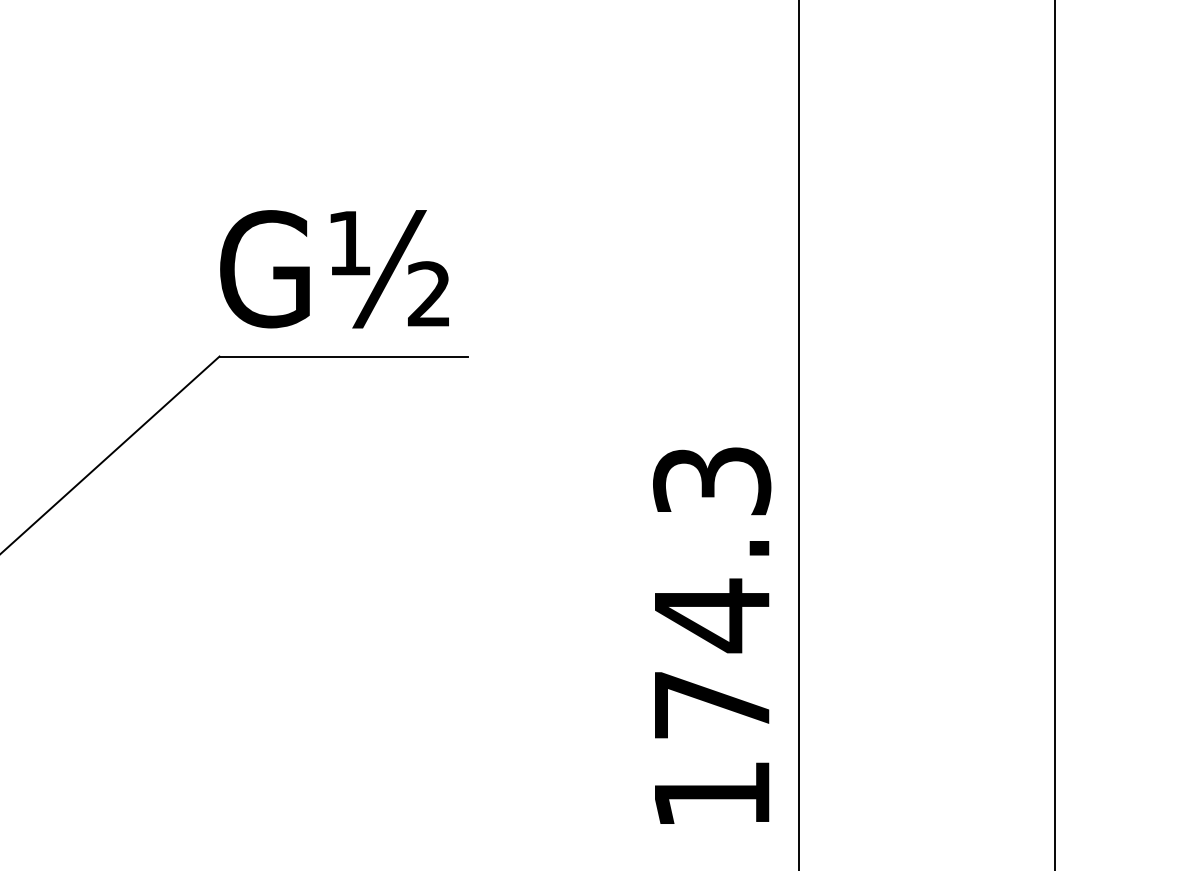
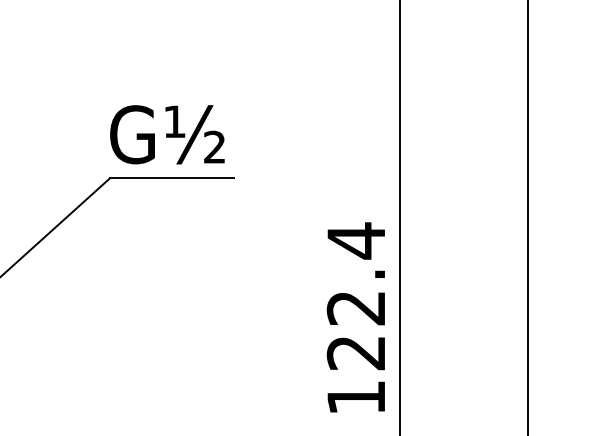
text: (710, 592) -> (355, 296), 174.3 -> 122.4

